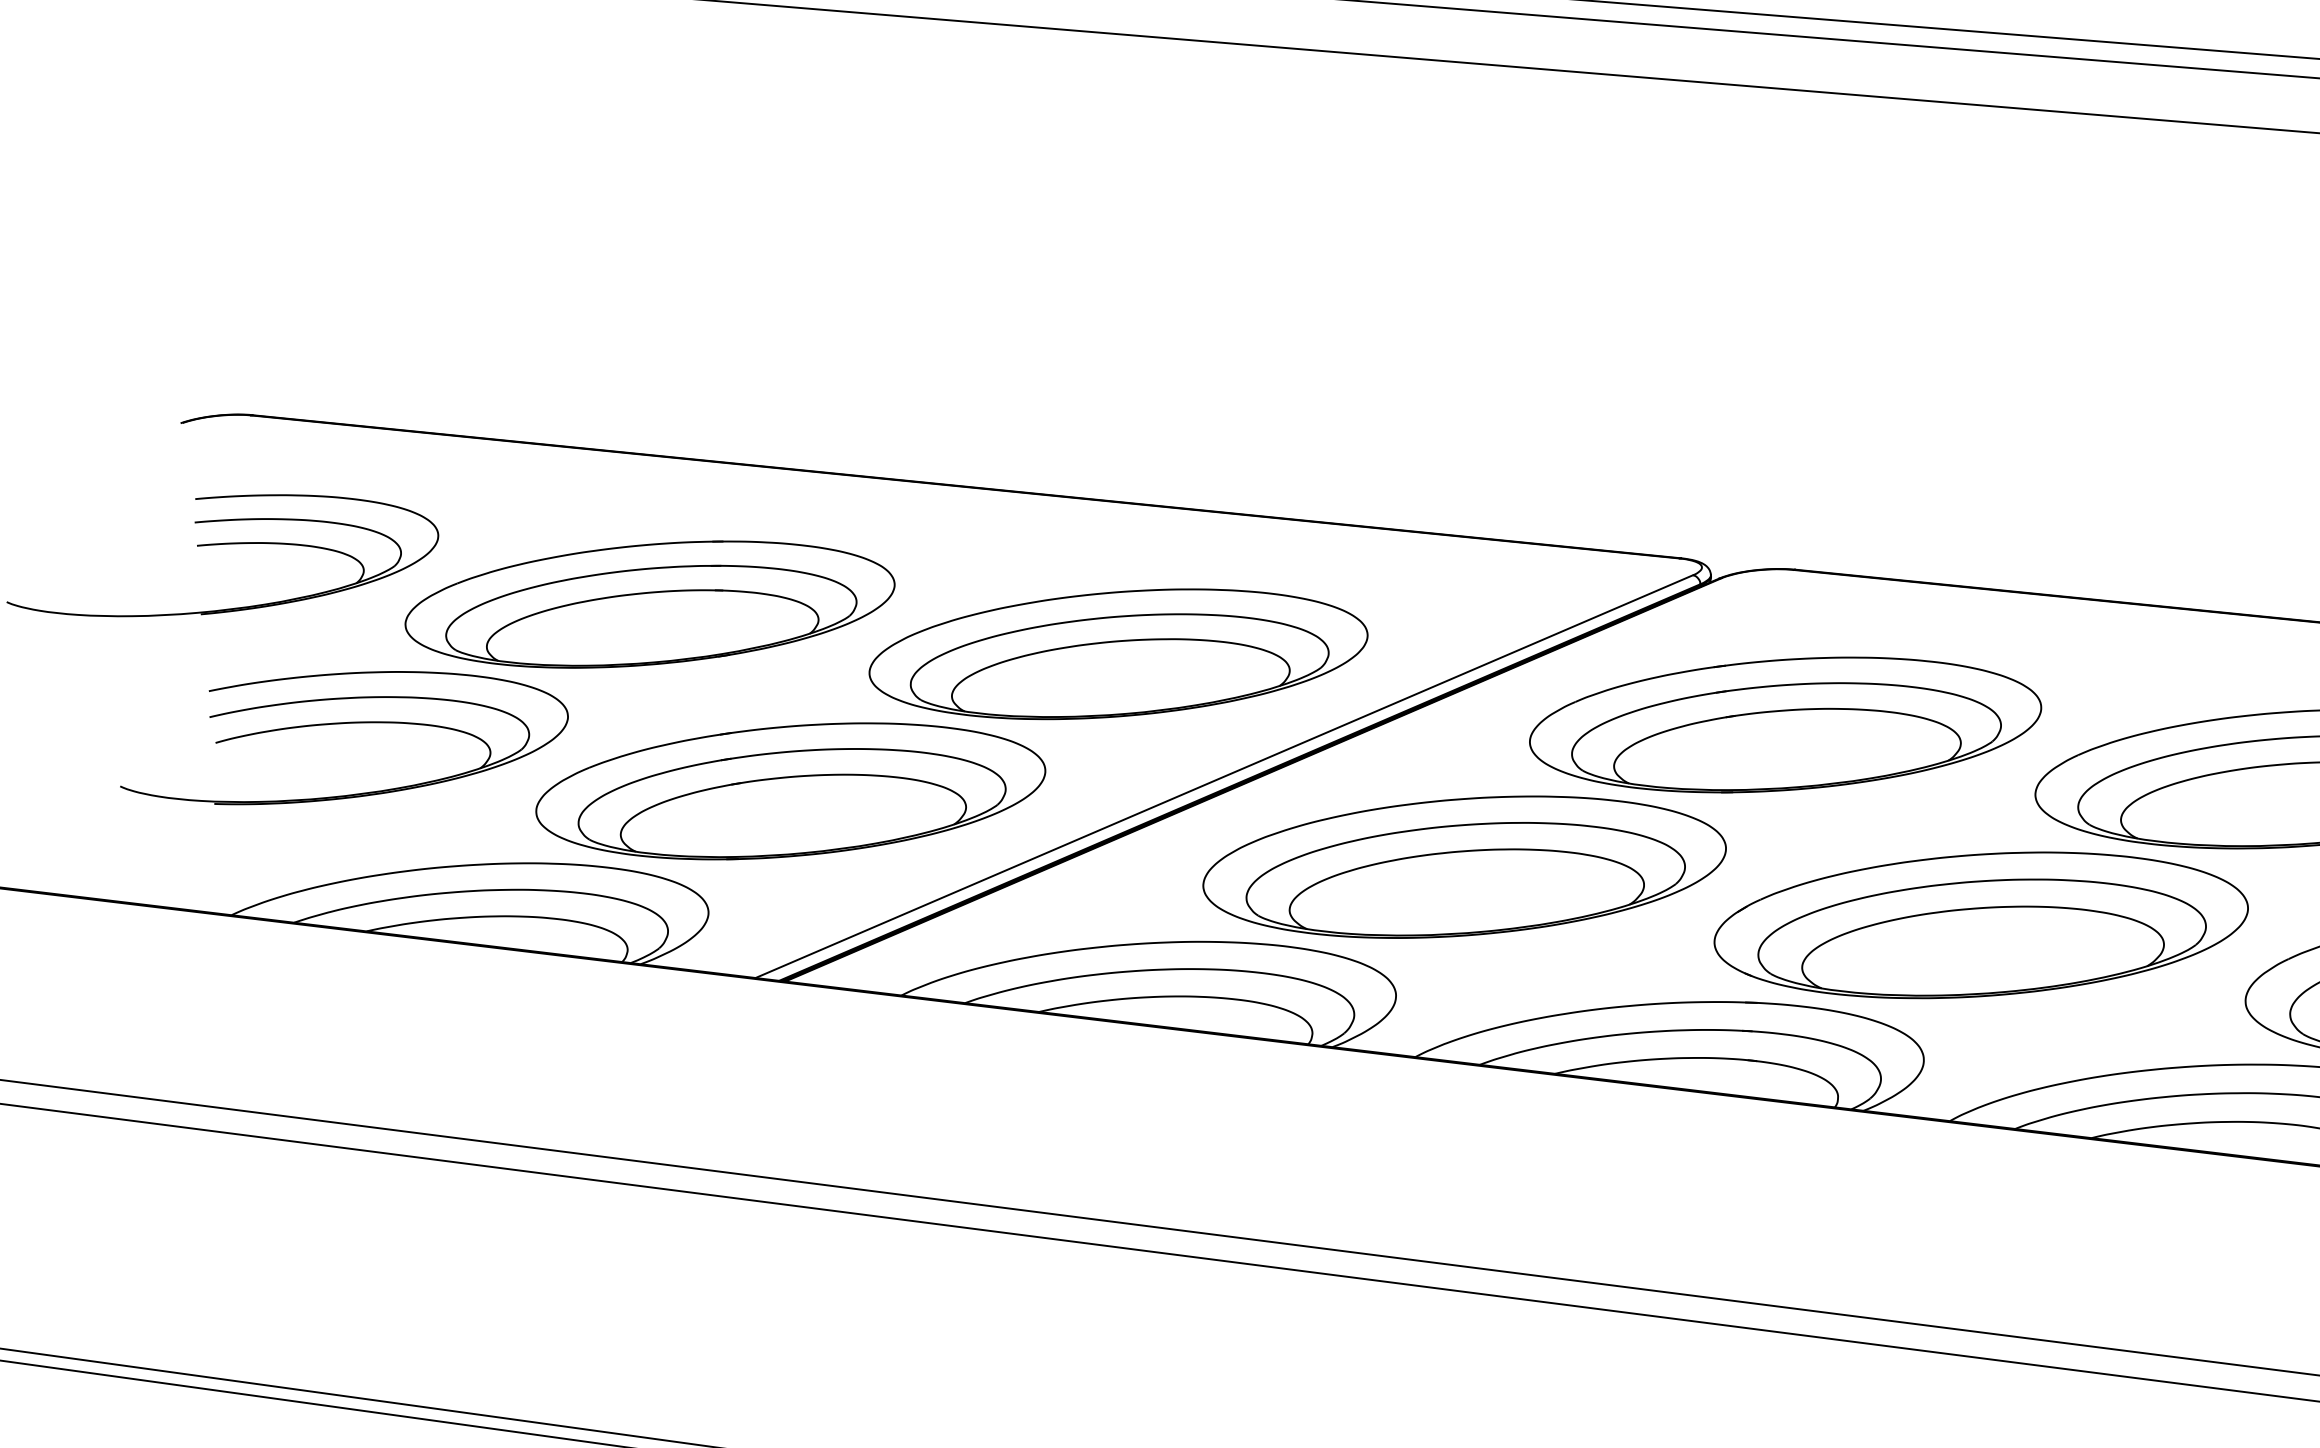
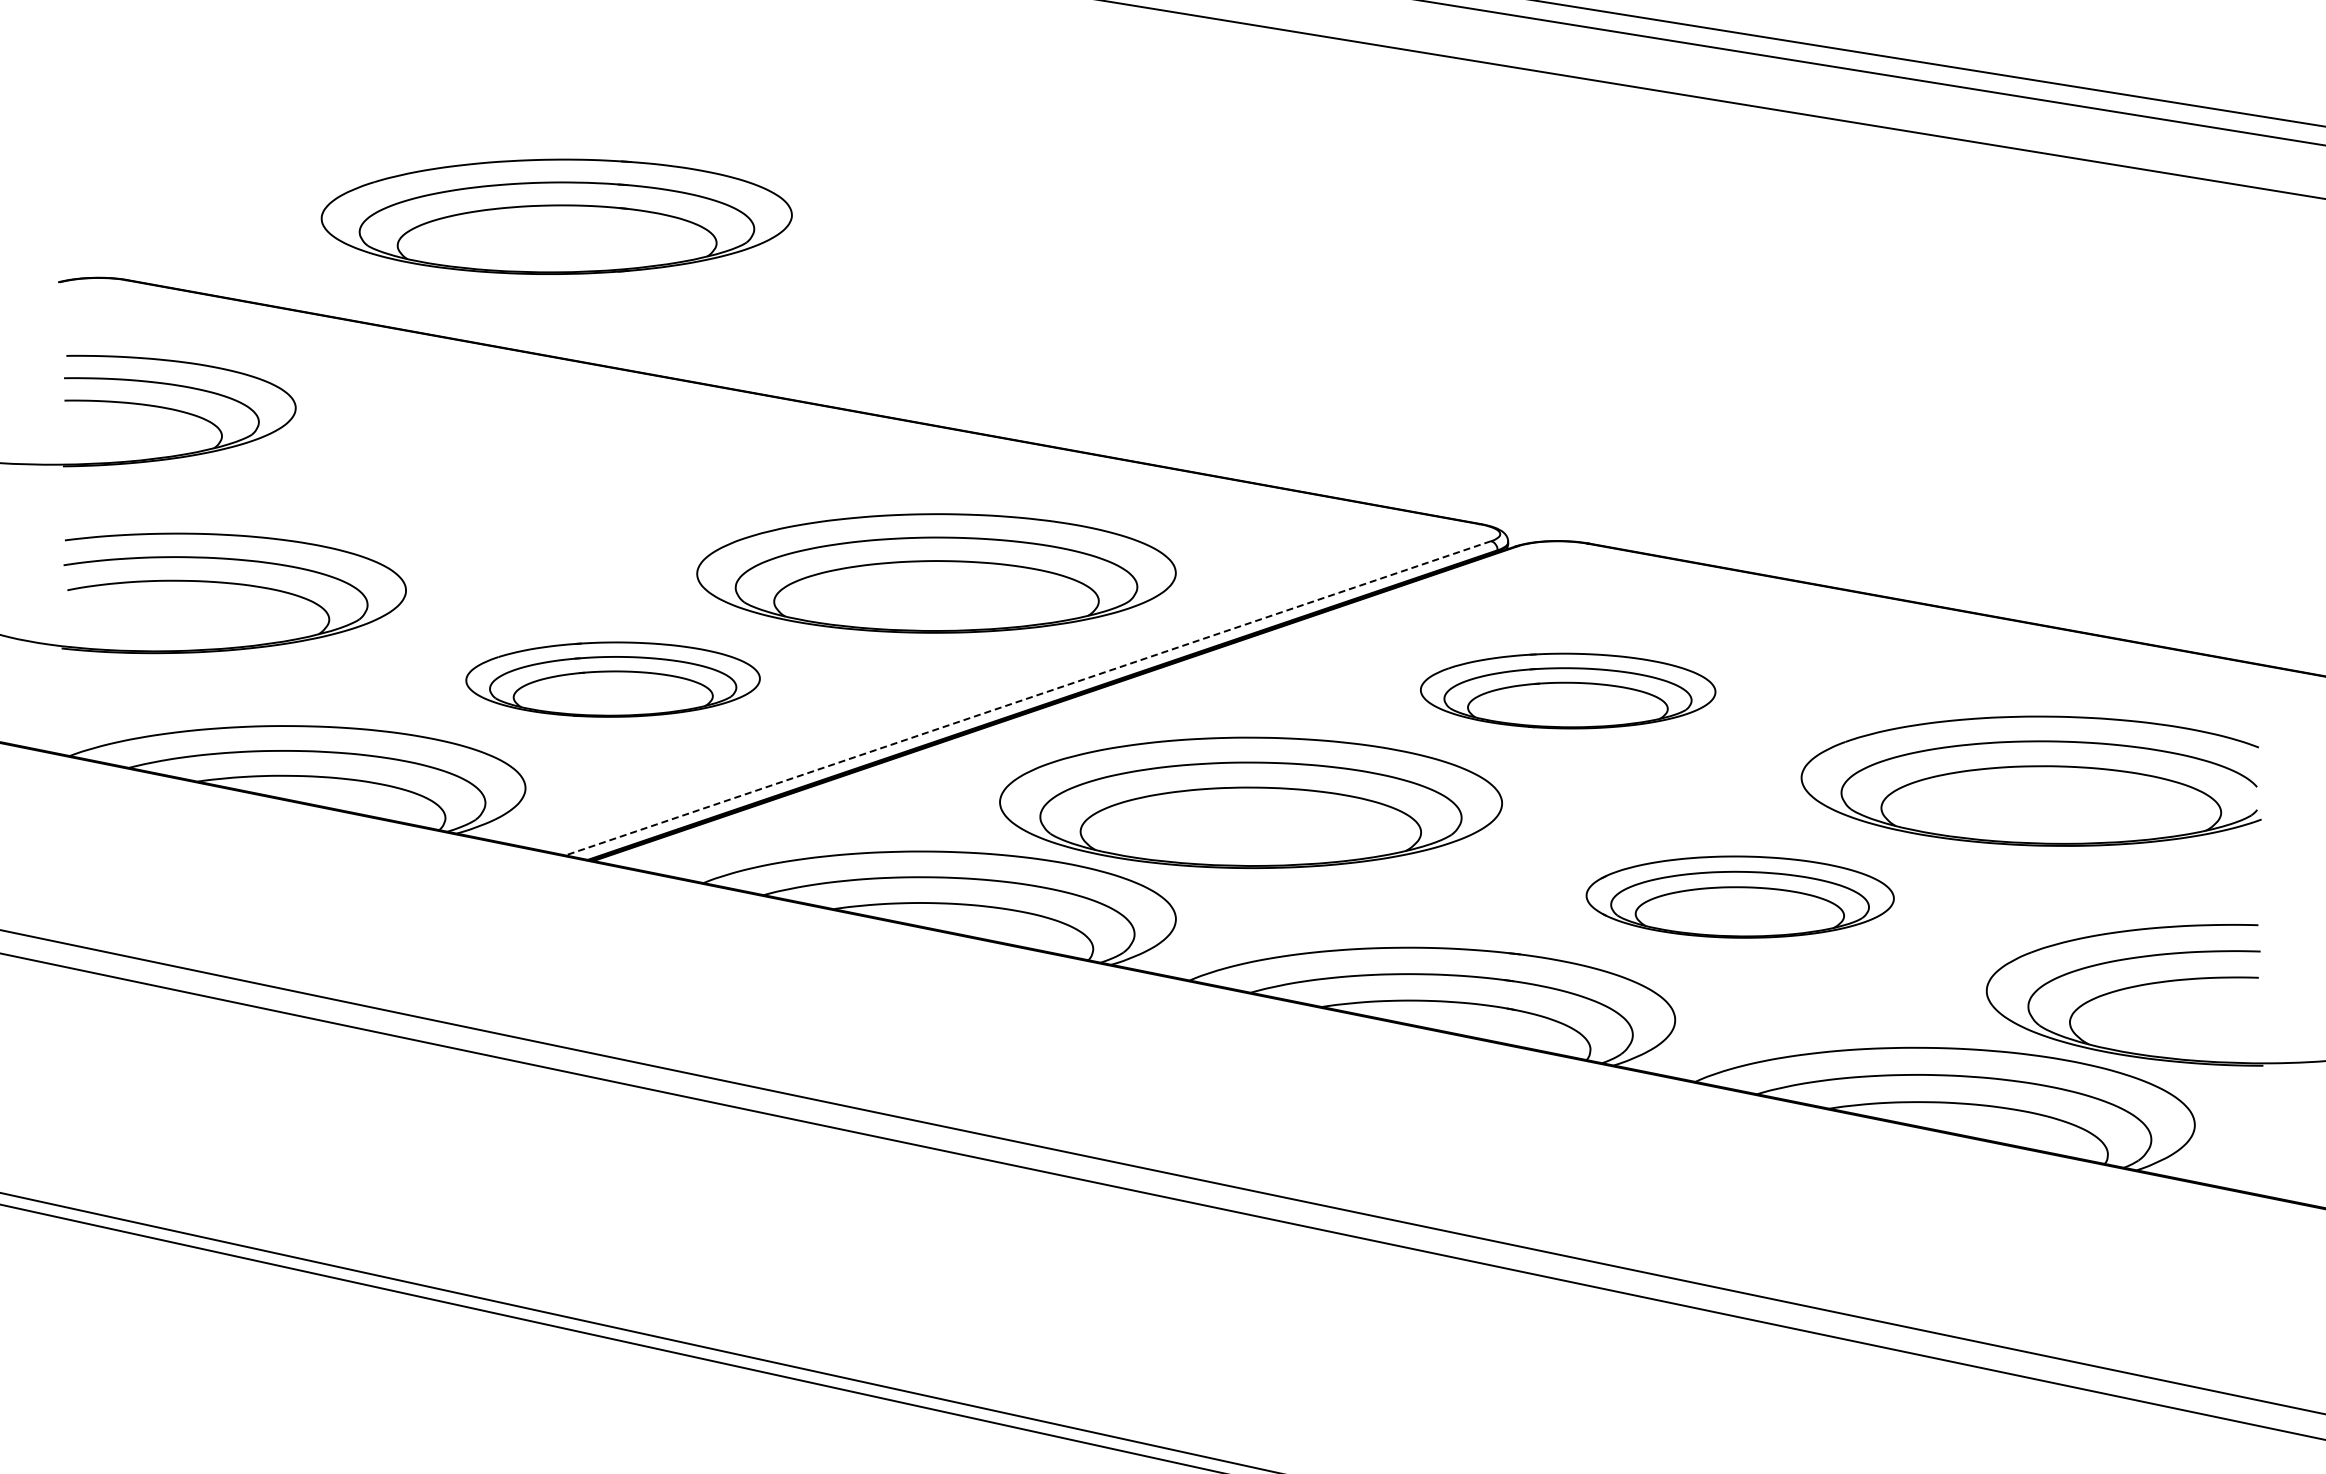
part: (649, 604) -> (556, 216), moved
part: (1784, 724) -> (1567, 690), size x0.6
line: (1224, 776) -> (1028, 698), solid -> dashed
part: (790, 791) -> (612, 679), size x0.6
part: (1981, 924) -> (1740, 896), size x0.6

